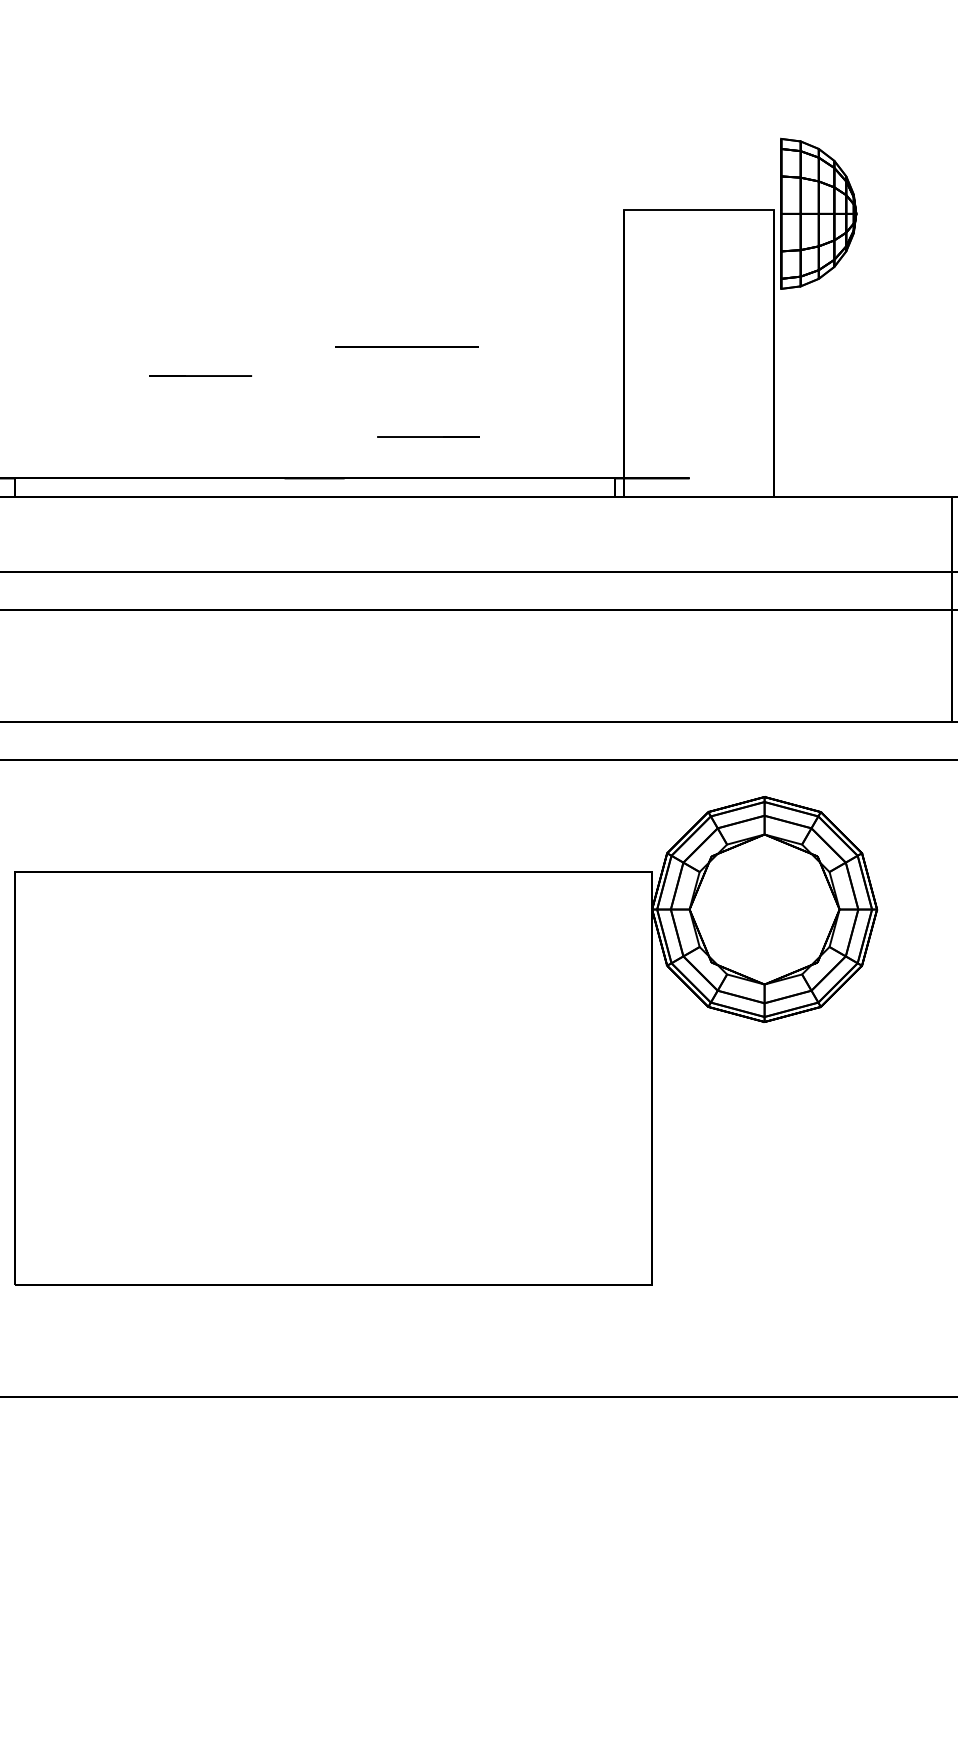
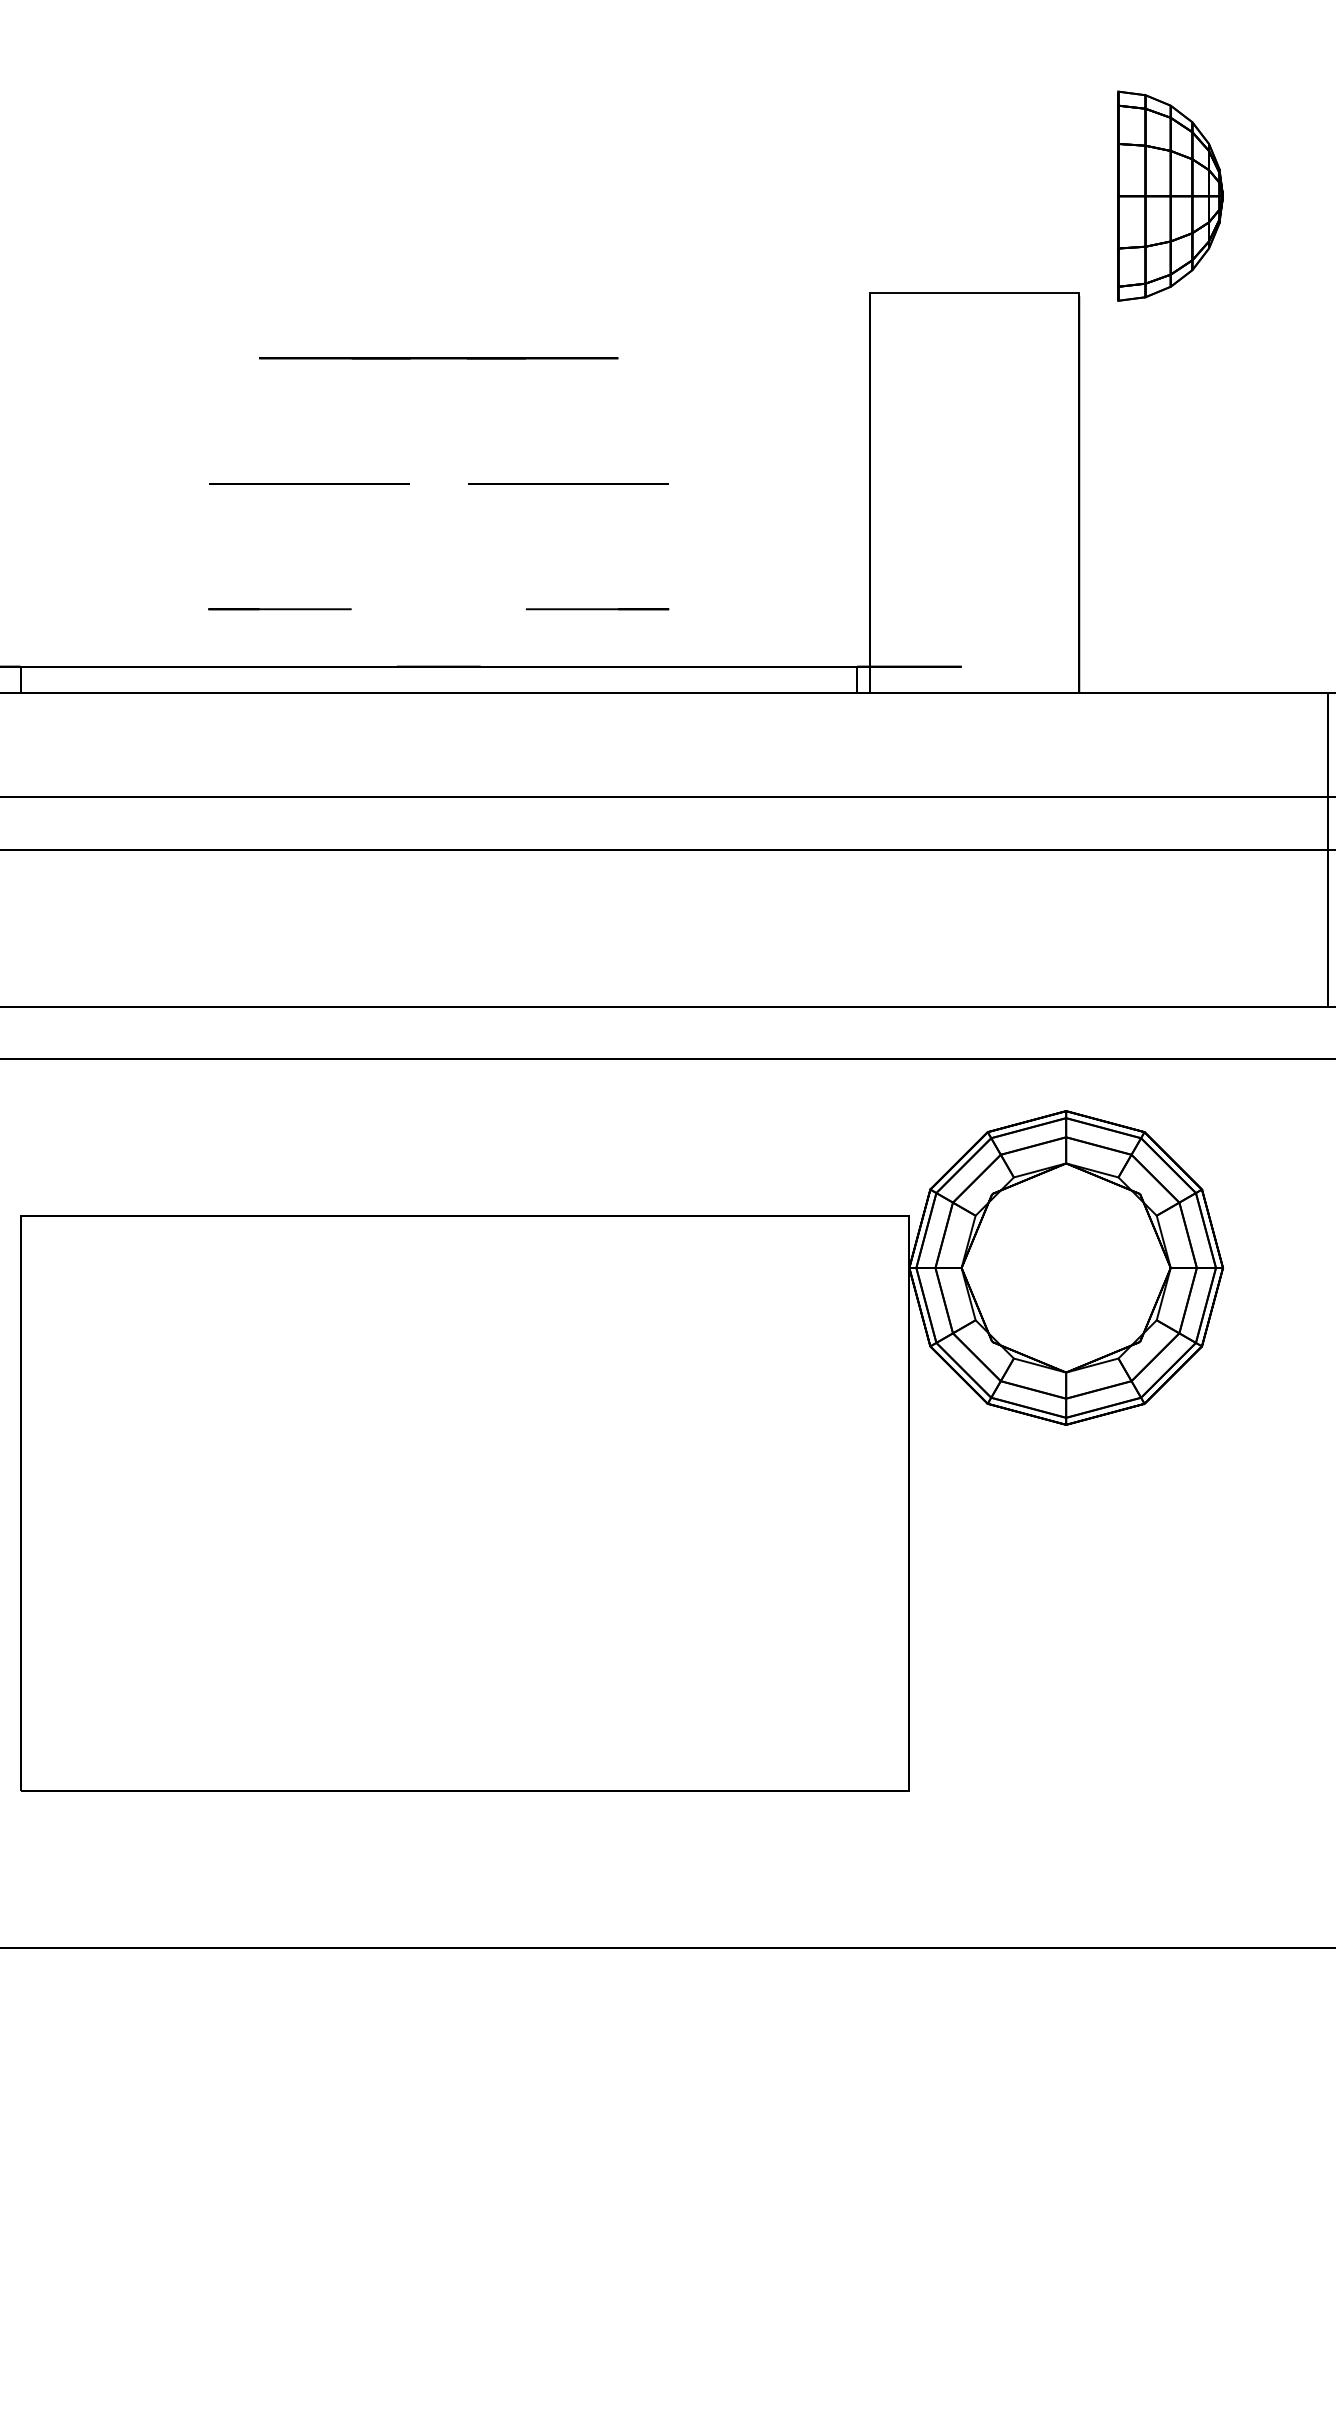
part: (818, 213) -> (1170, 195), moved
line: (314, 257) -> (438, 358), added
line: (221, 346) -> (309, 483), added
line: (200, 376) -> (279, 609), moved

